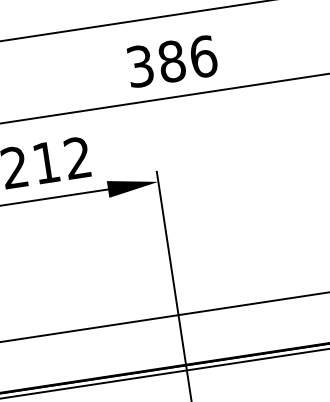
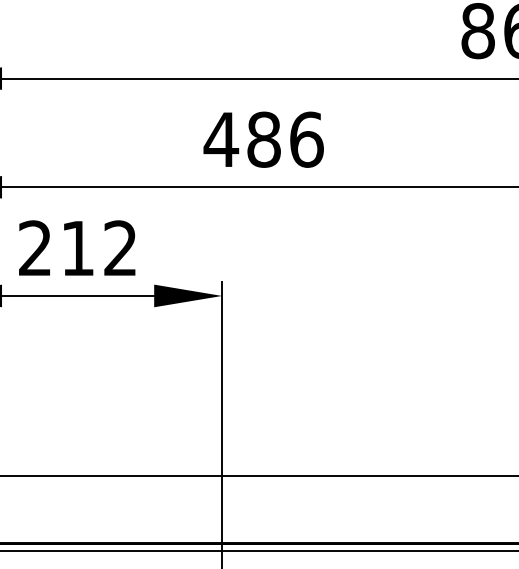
text: (140, 66) -> (221, 139), 386 -> 486

